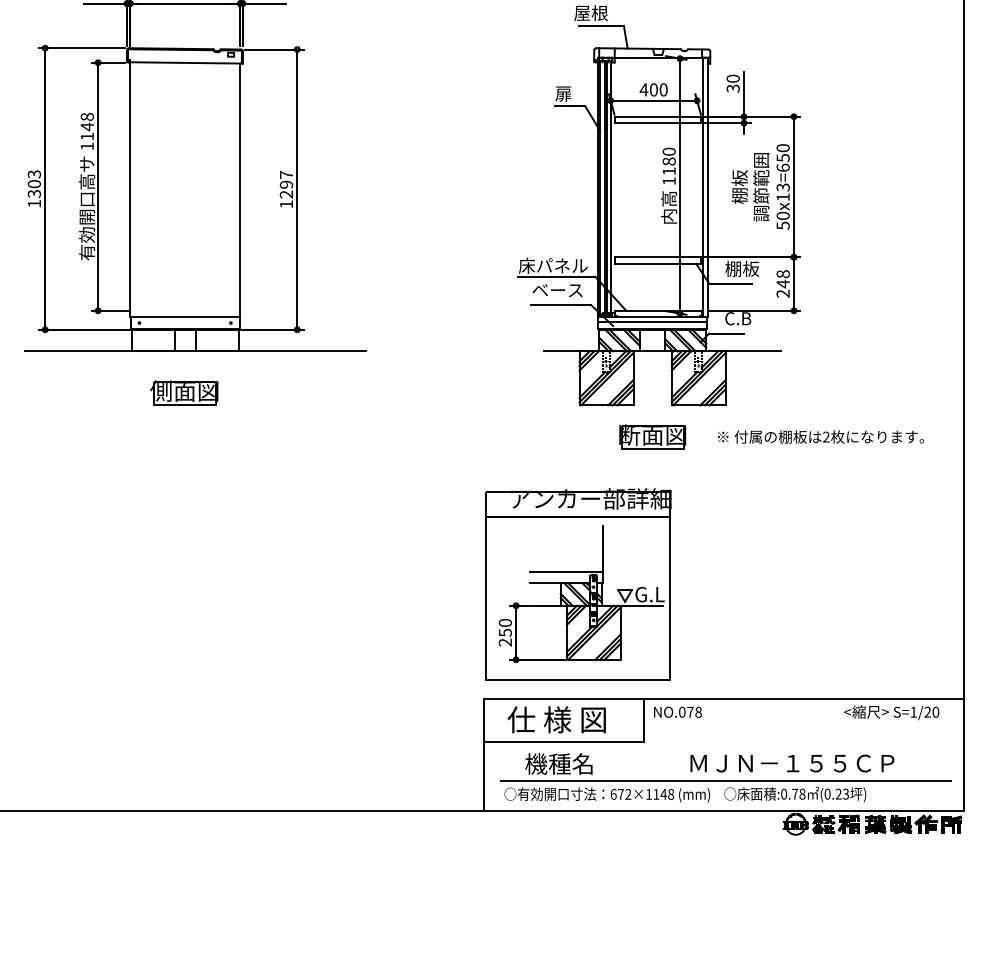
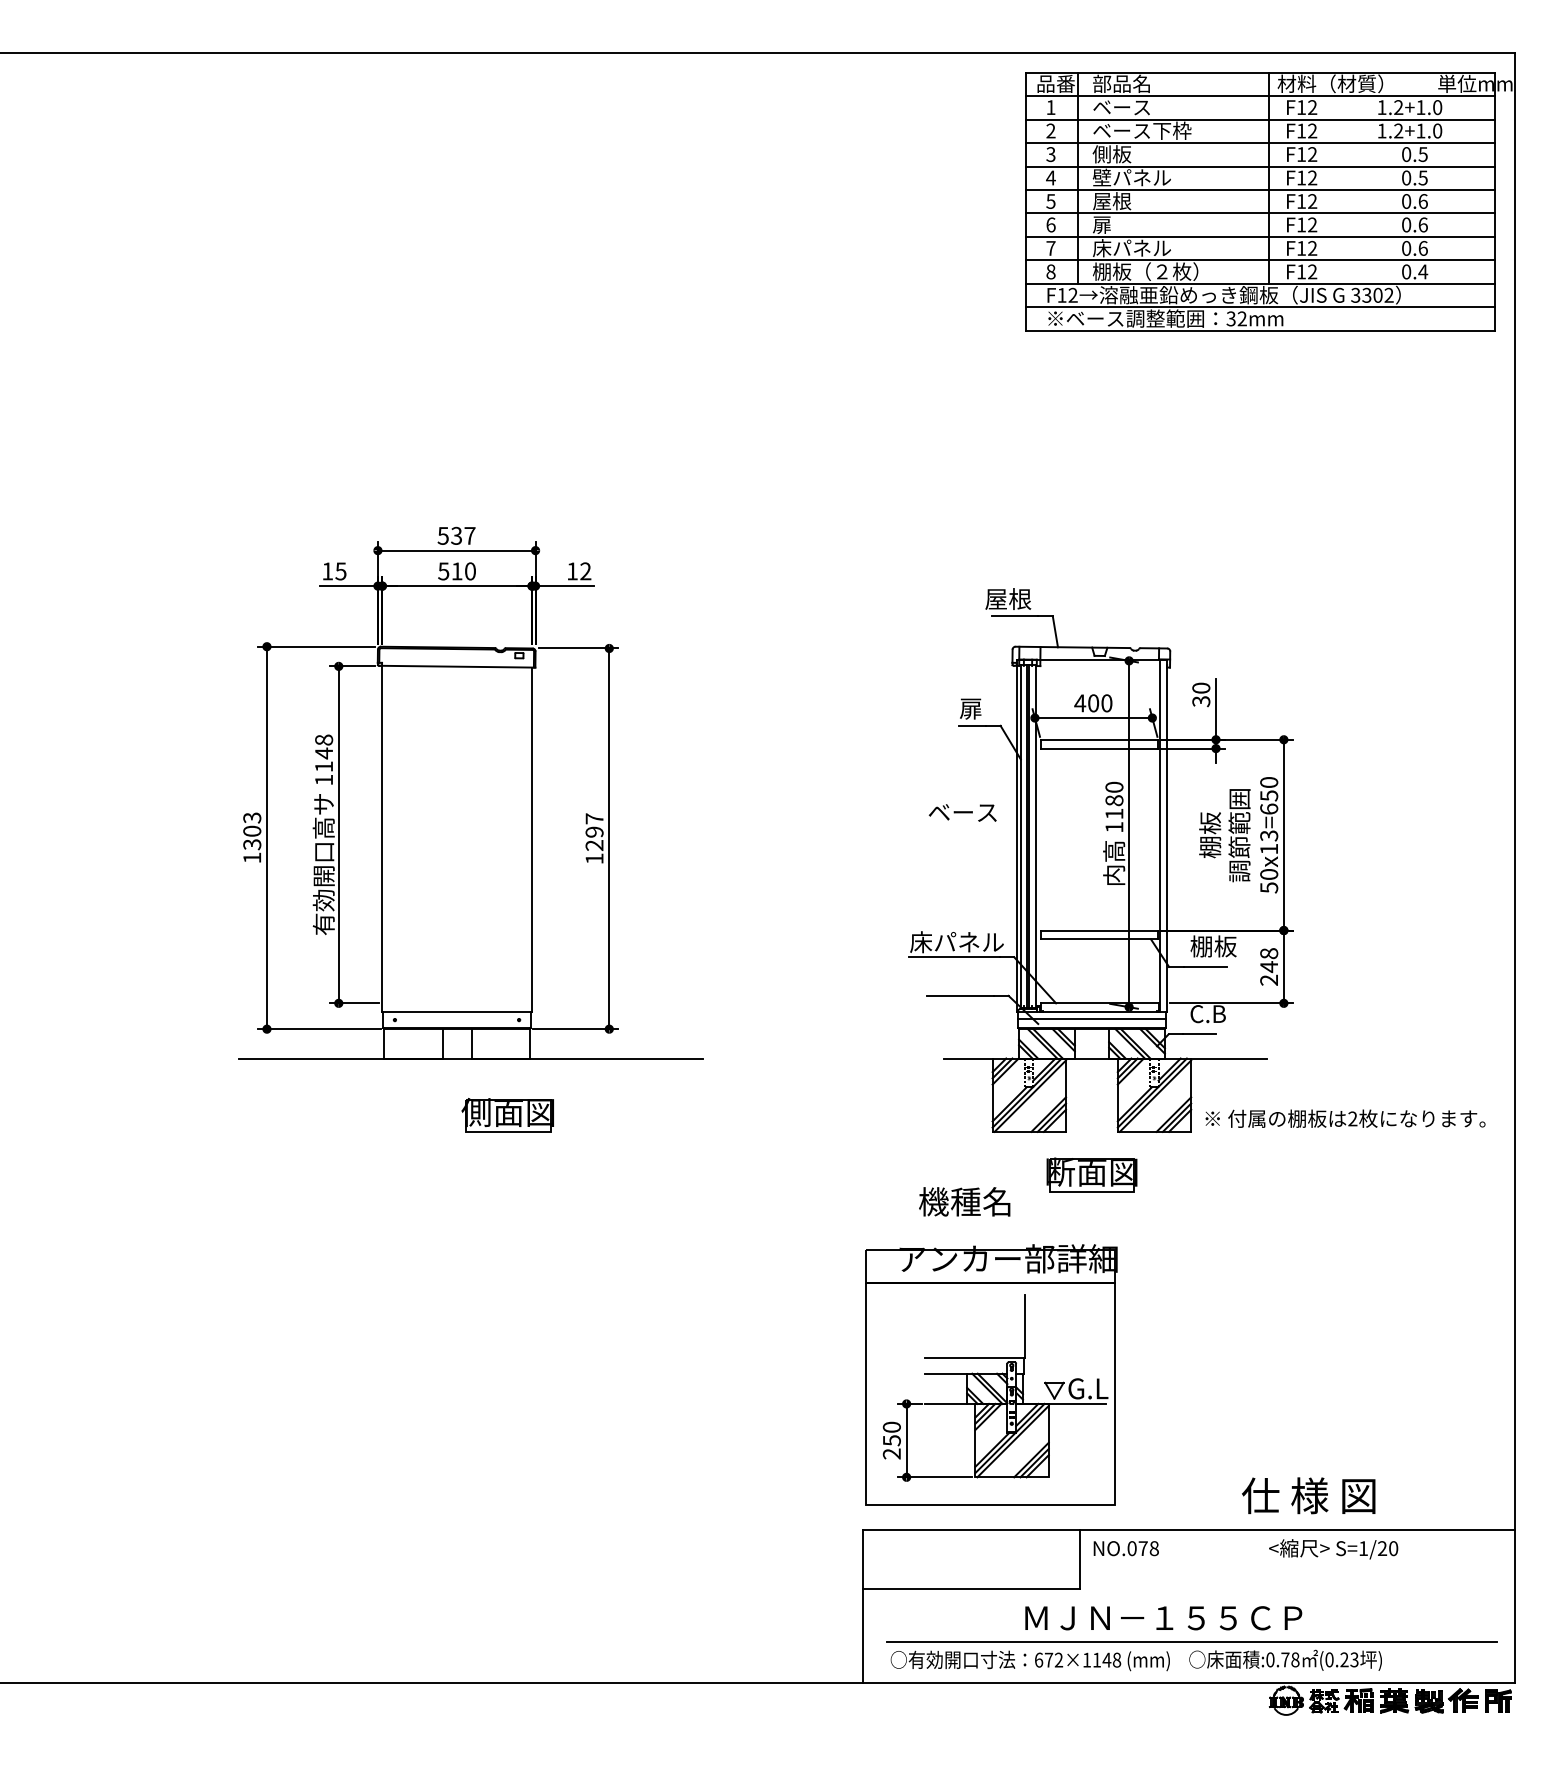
text: (557, 290) -> (962, 812), moved
part: (184, 393) -> (507, 1115), moved
text: (820, 436) -> (1345, 1118), moved
text: (891, 712) -> (1333, 1549), moved
text: (556, 719) -> (1308, 1495), moved
text: (558, 763) -> (964, 1201), moved
text: (792, 763) -> (1163, 1618), moved

